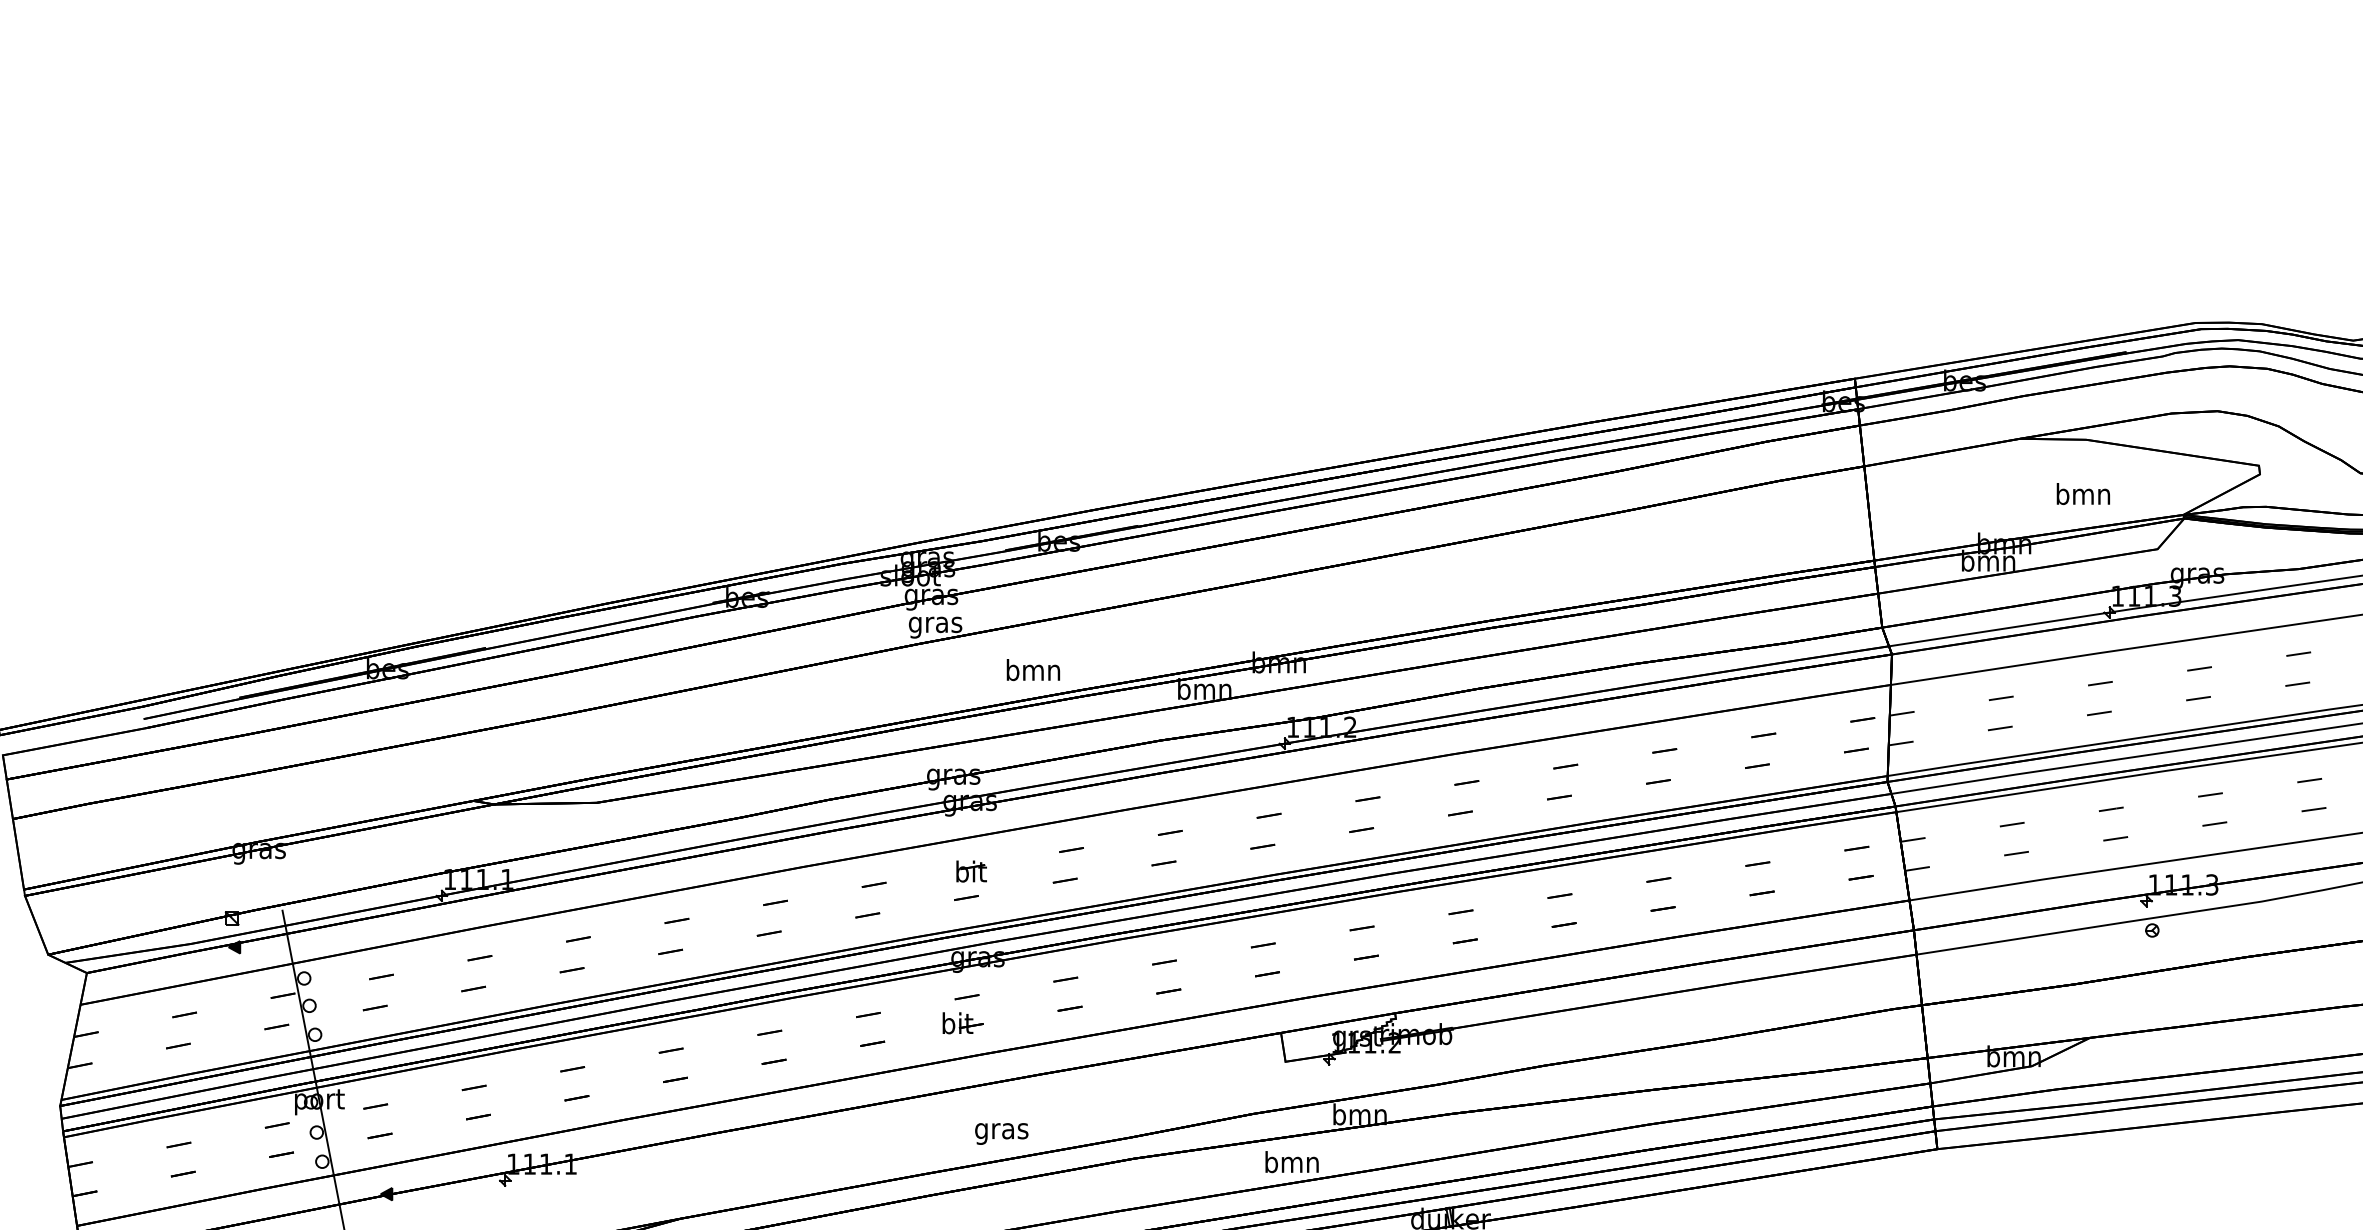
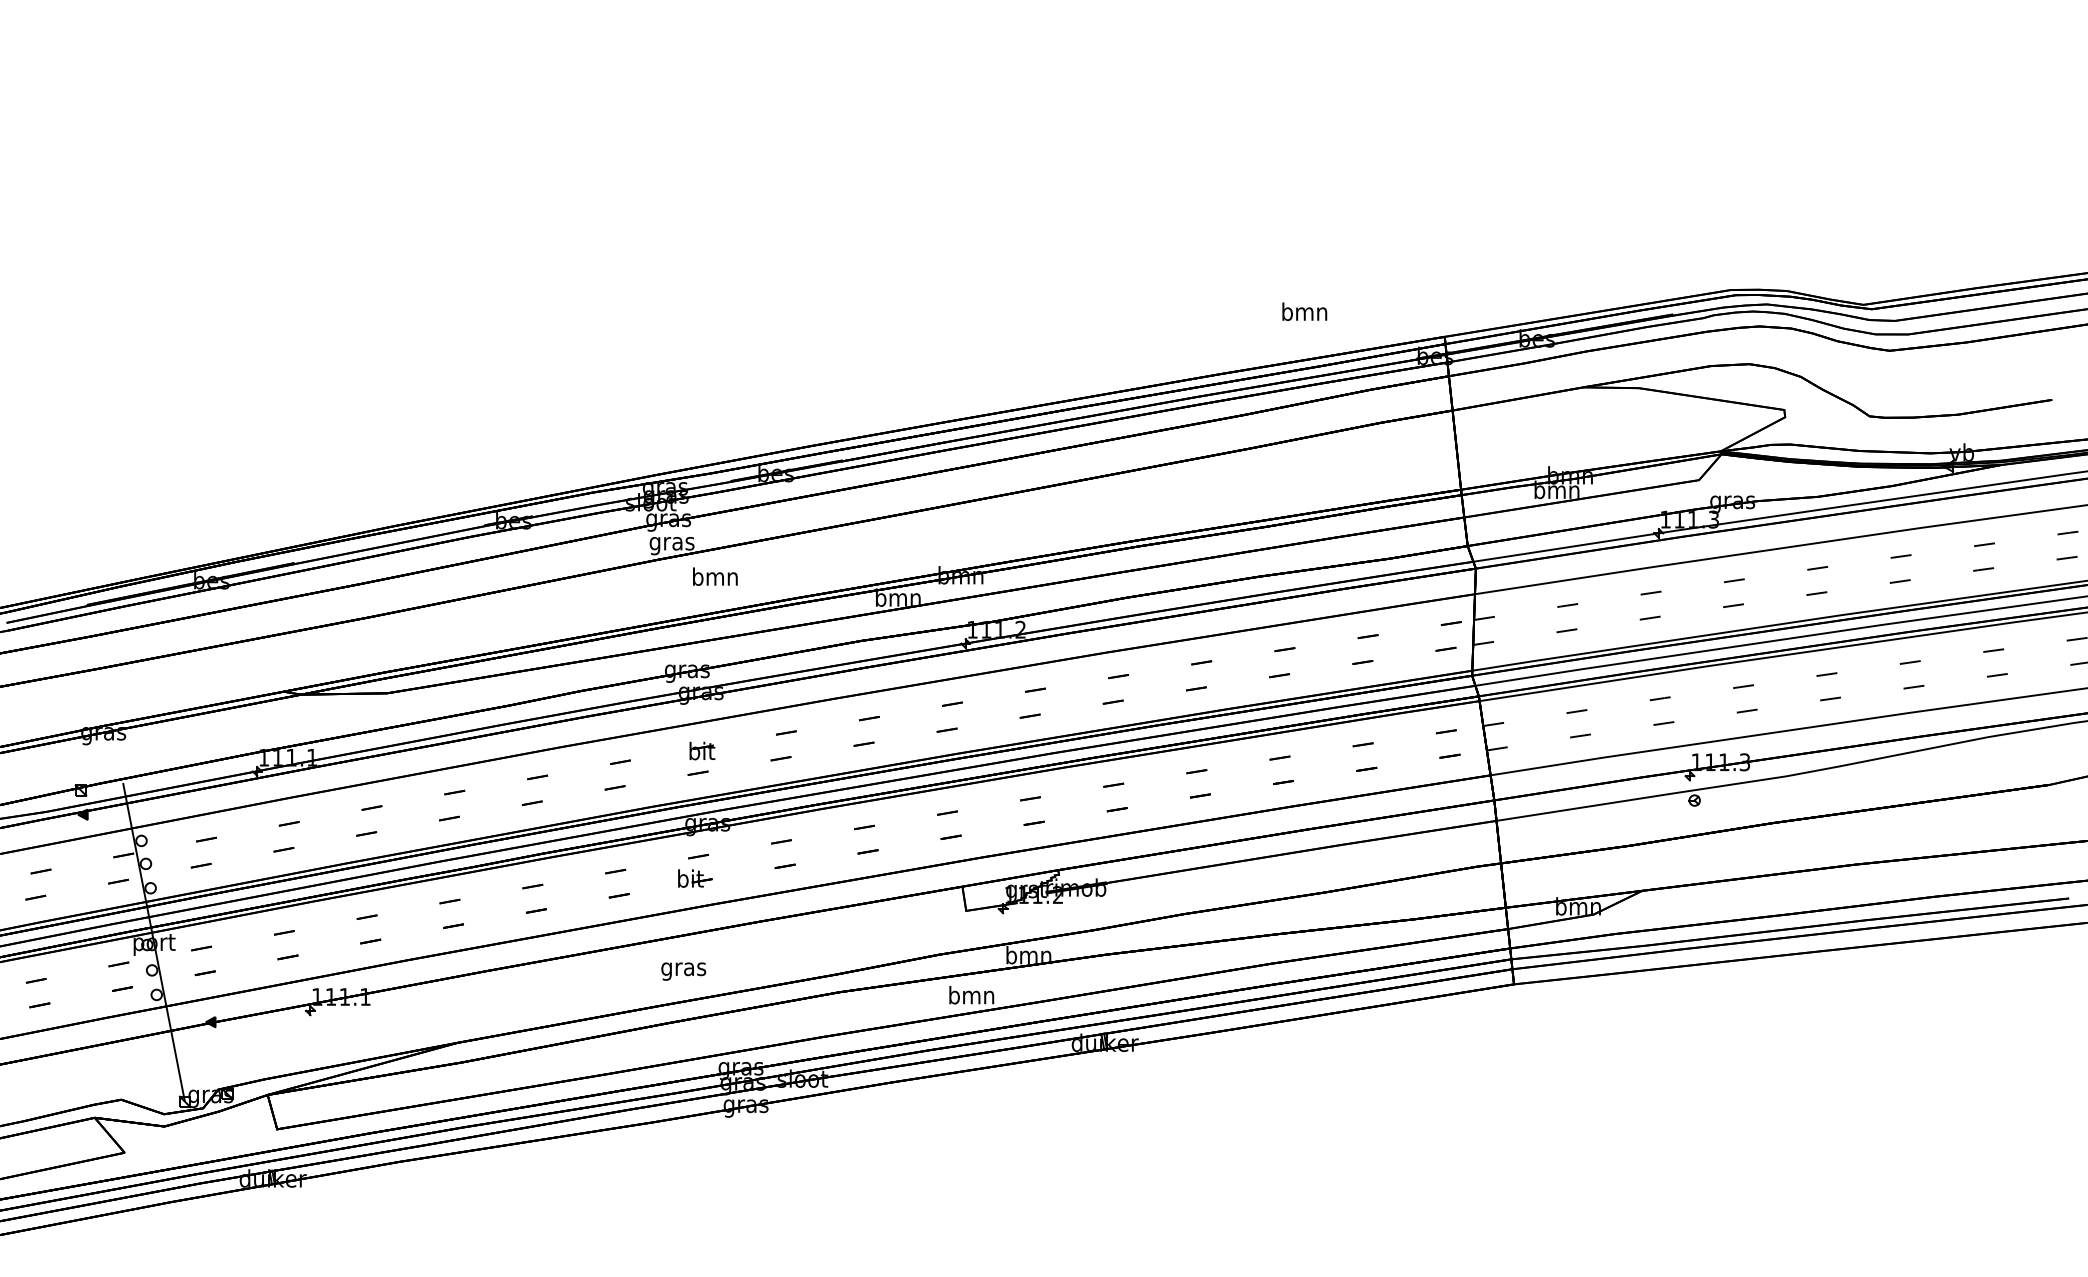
text: (2083, 493) -> (1304, 311), moved
text: (1033, 669) -> (715, 576), moved
text: (1001, 1133) -> (683, 971), moved

